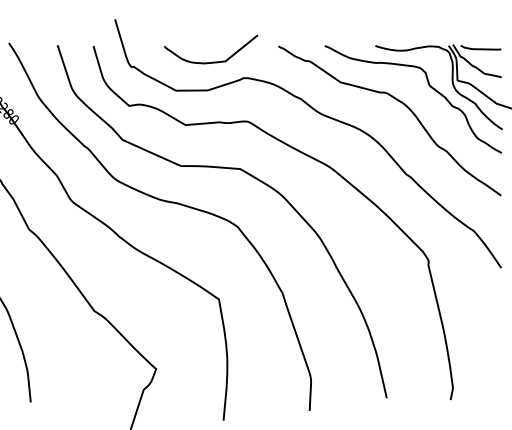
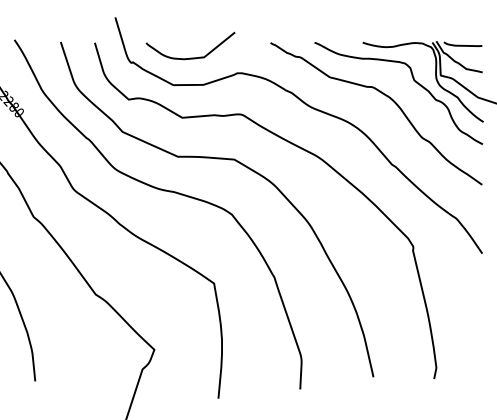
curve: (210, 61) -> (190, 57), moved

